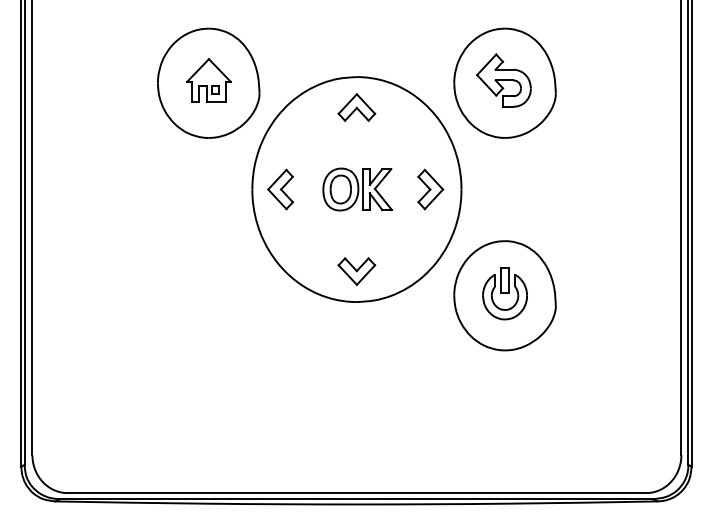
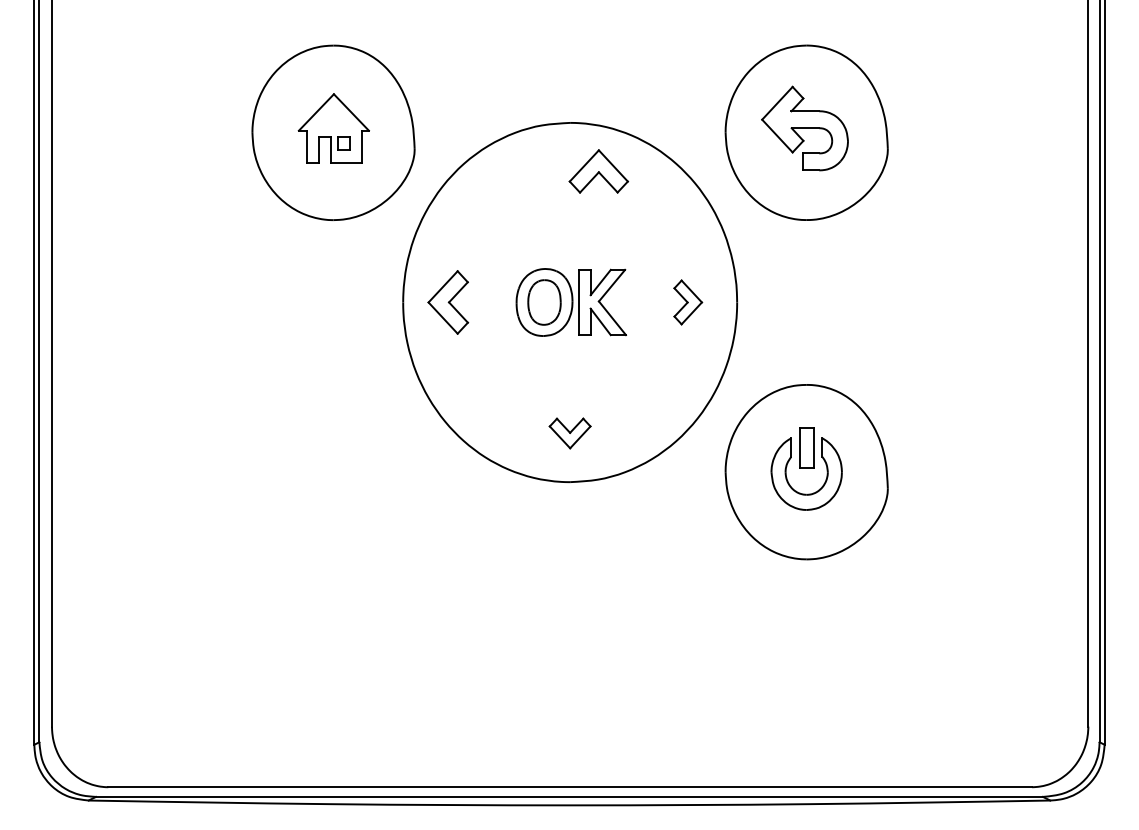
part: (356, 107) -> (598, 171), moved
part: (430, 189) -> (687, 302), size x0.7
part: (356, 271) -> (569, 433), size x0.7

